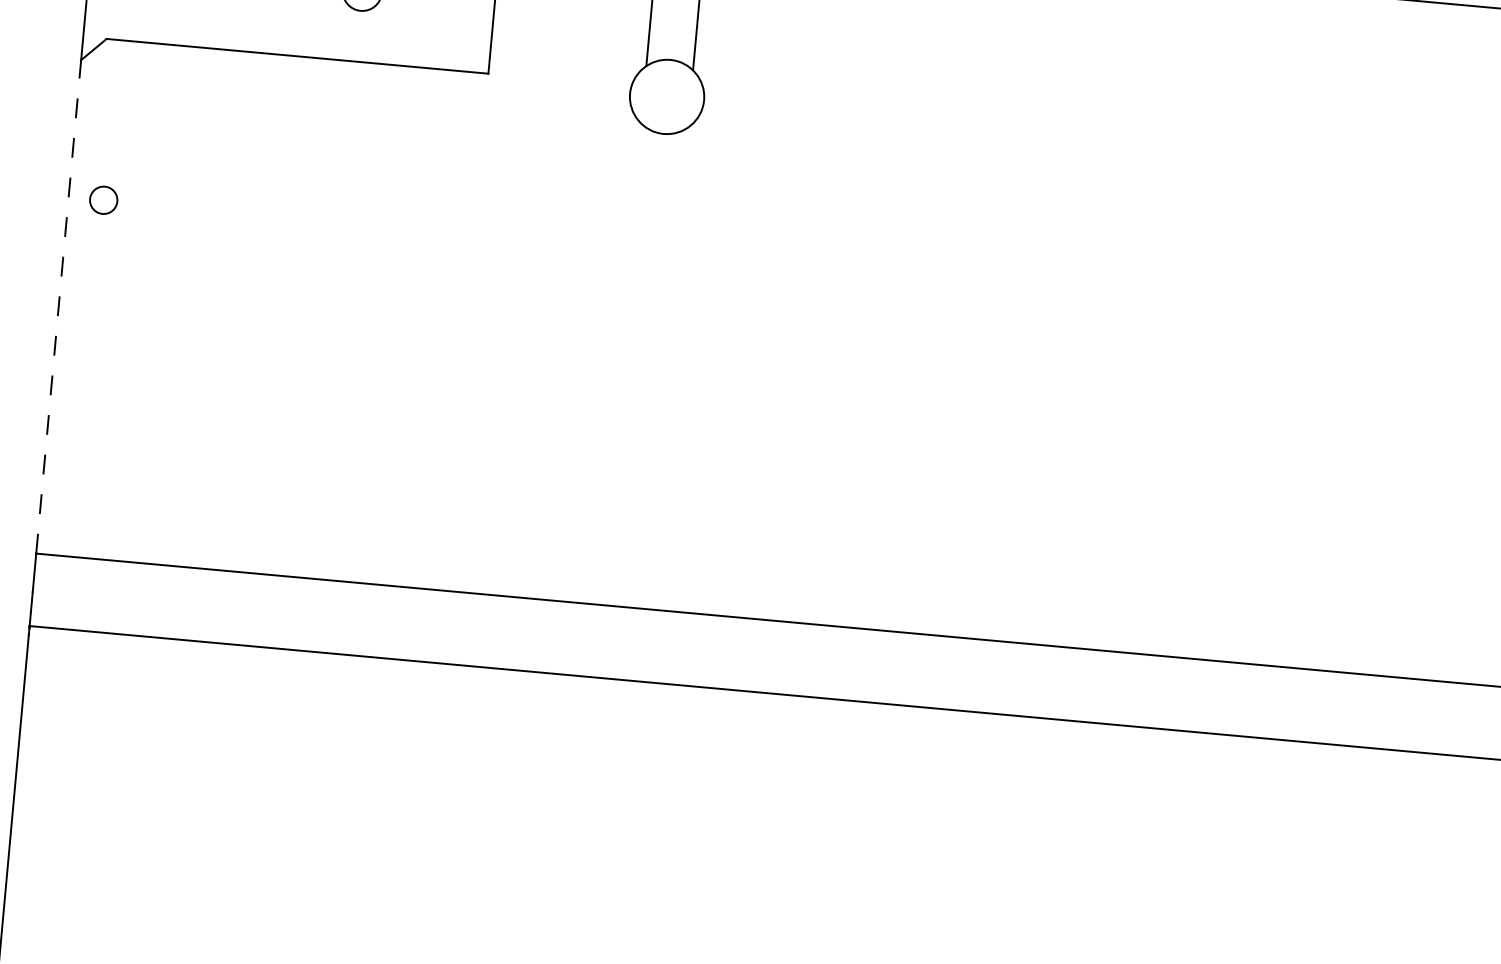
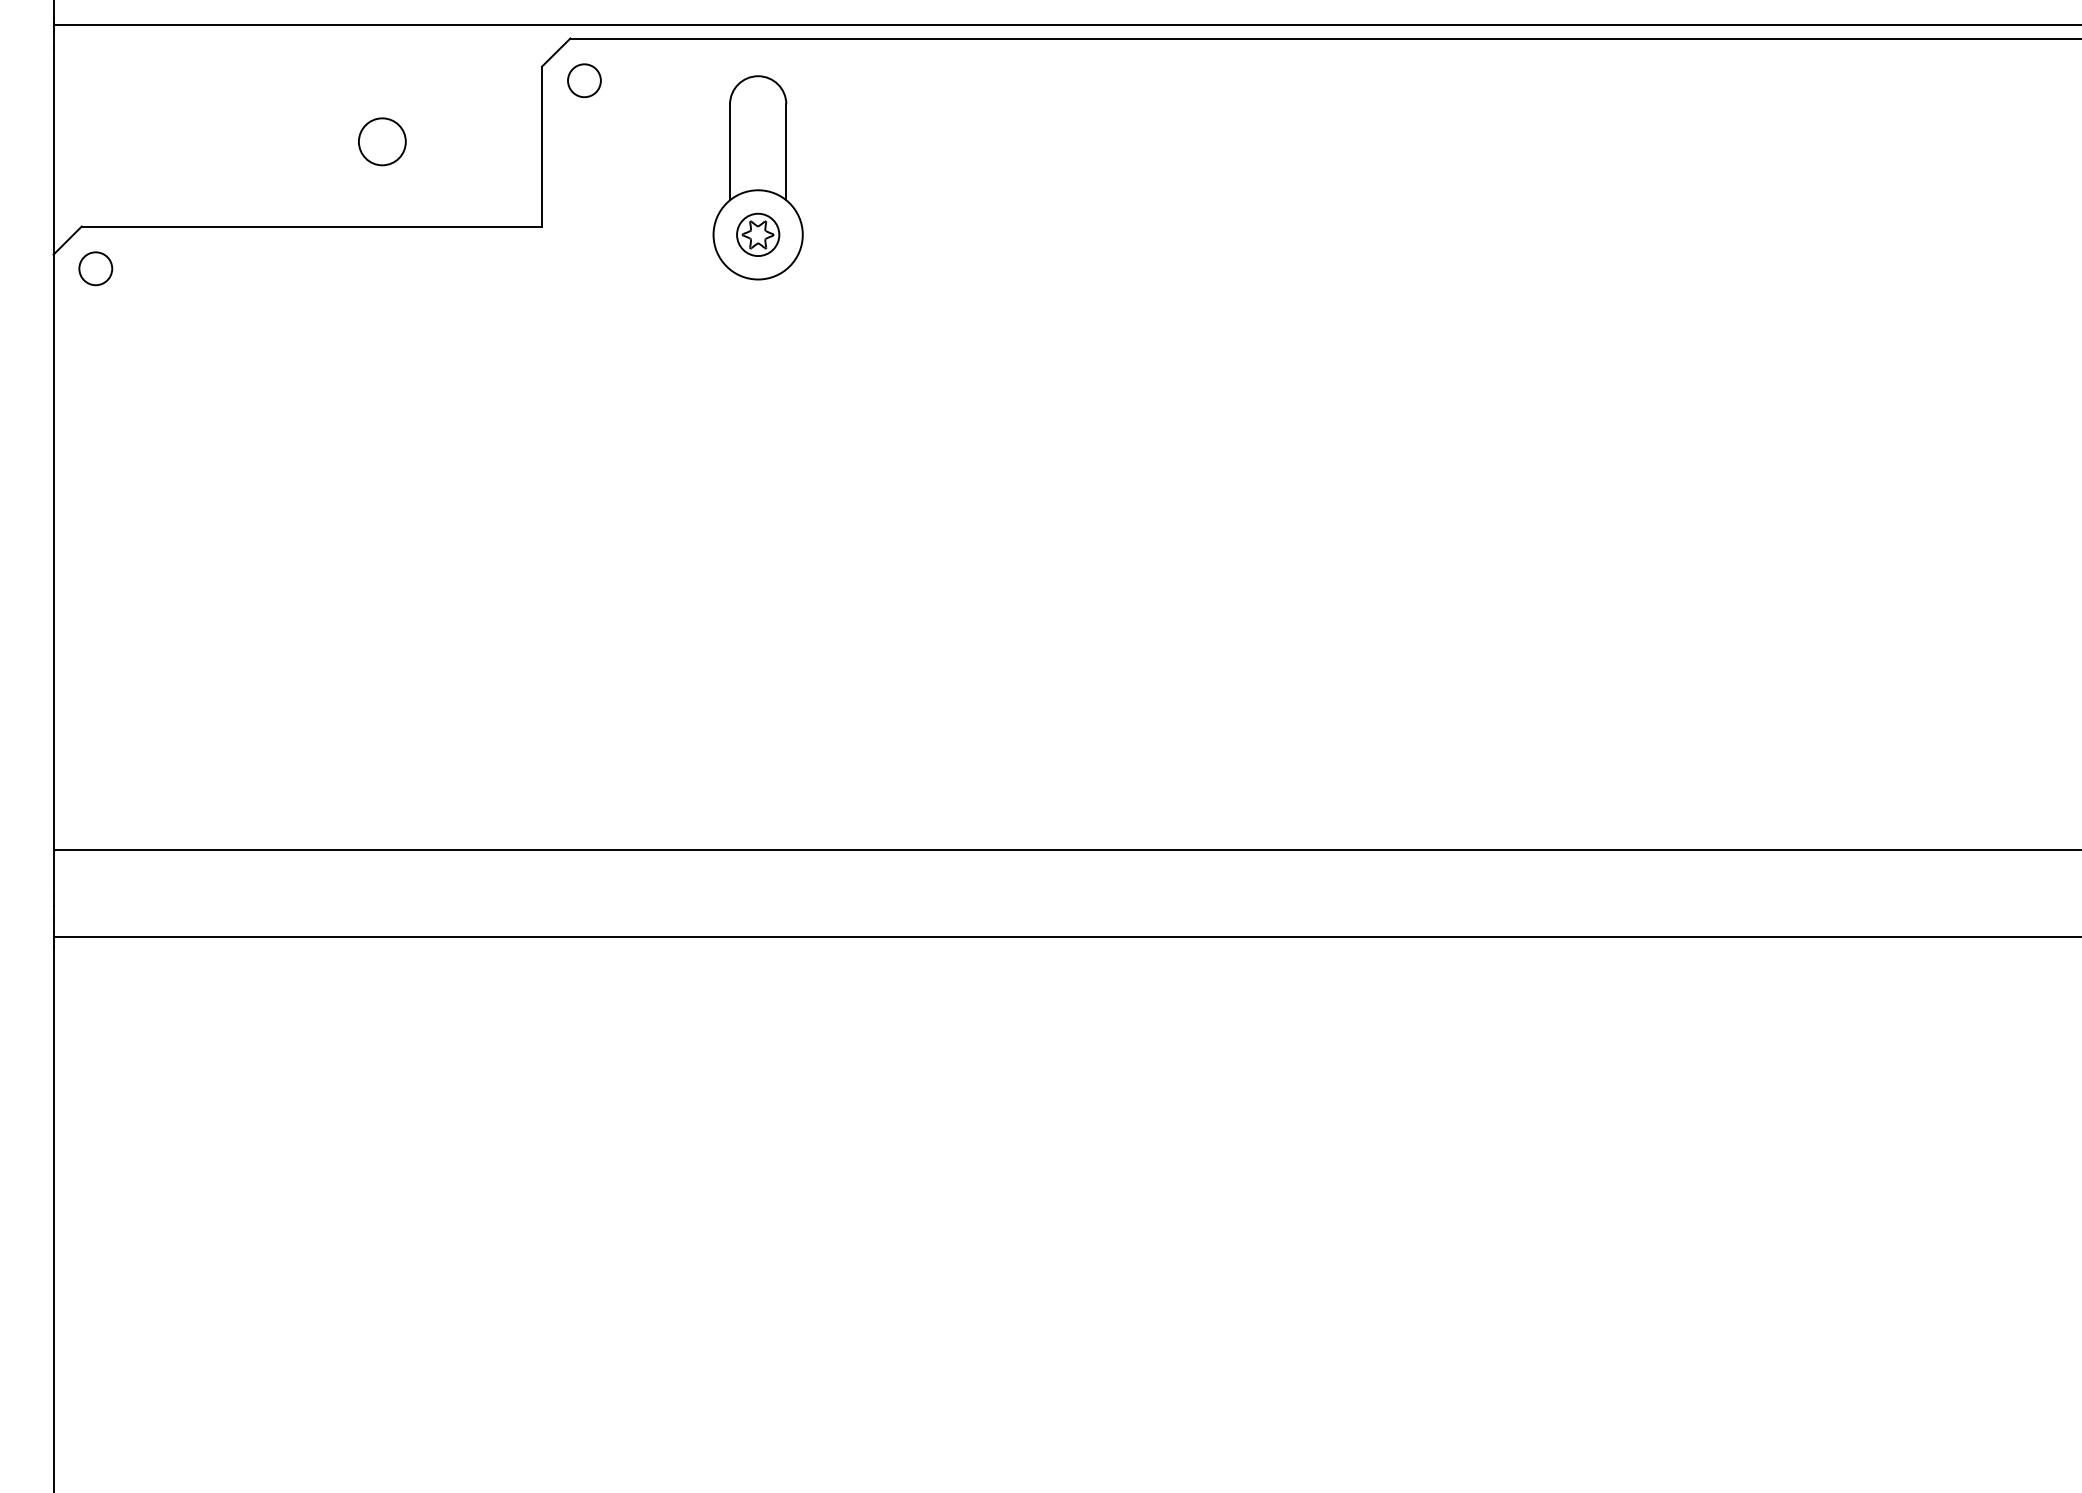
part: (667, 96) -> (758, 234), added
circle: (103, 200) -> (95, 268), moved
line: (58, 306) -> (53, 551), dashed -> solid

